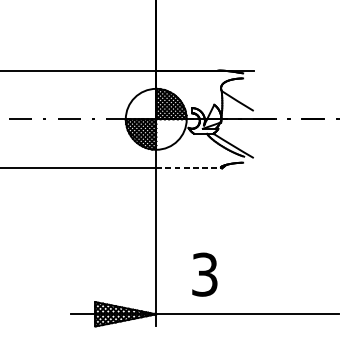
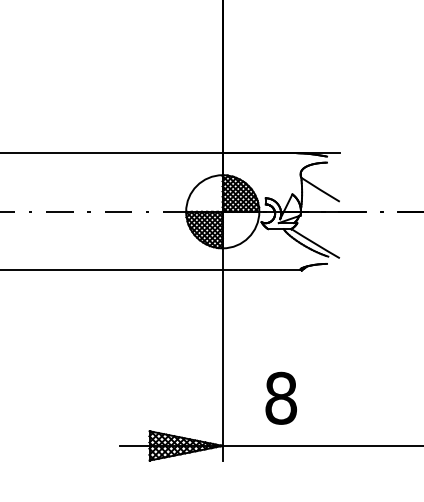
line: (189, 168) -> (262, 270), dashed -> solid
text: (205, 273) -> (281, 397), 3 -> 8

